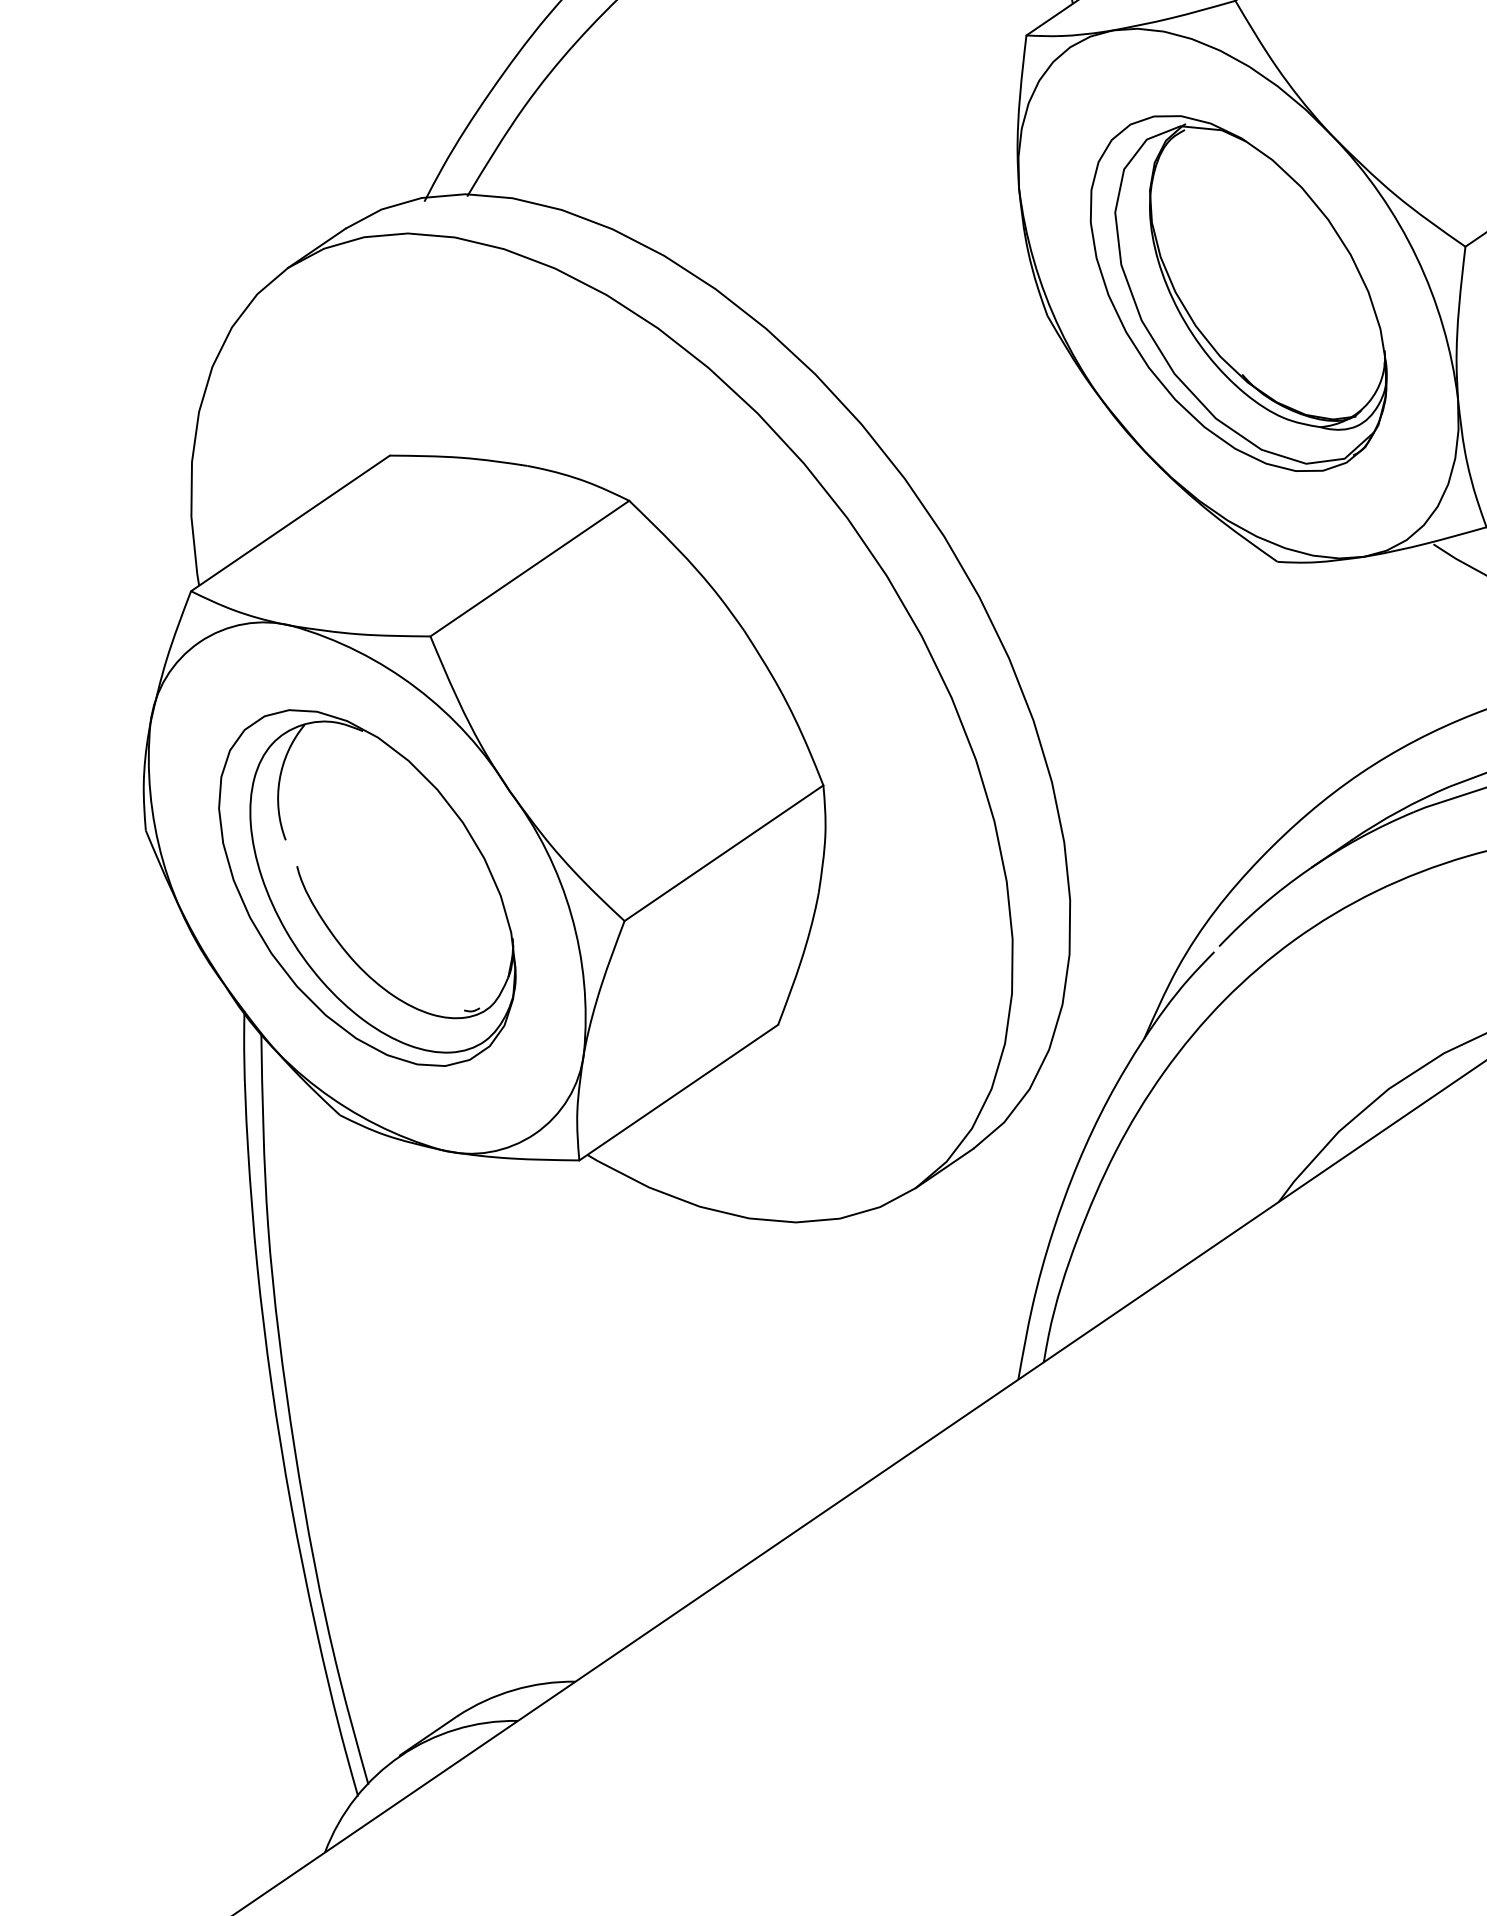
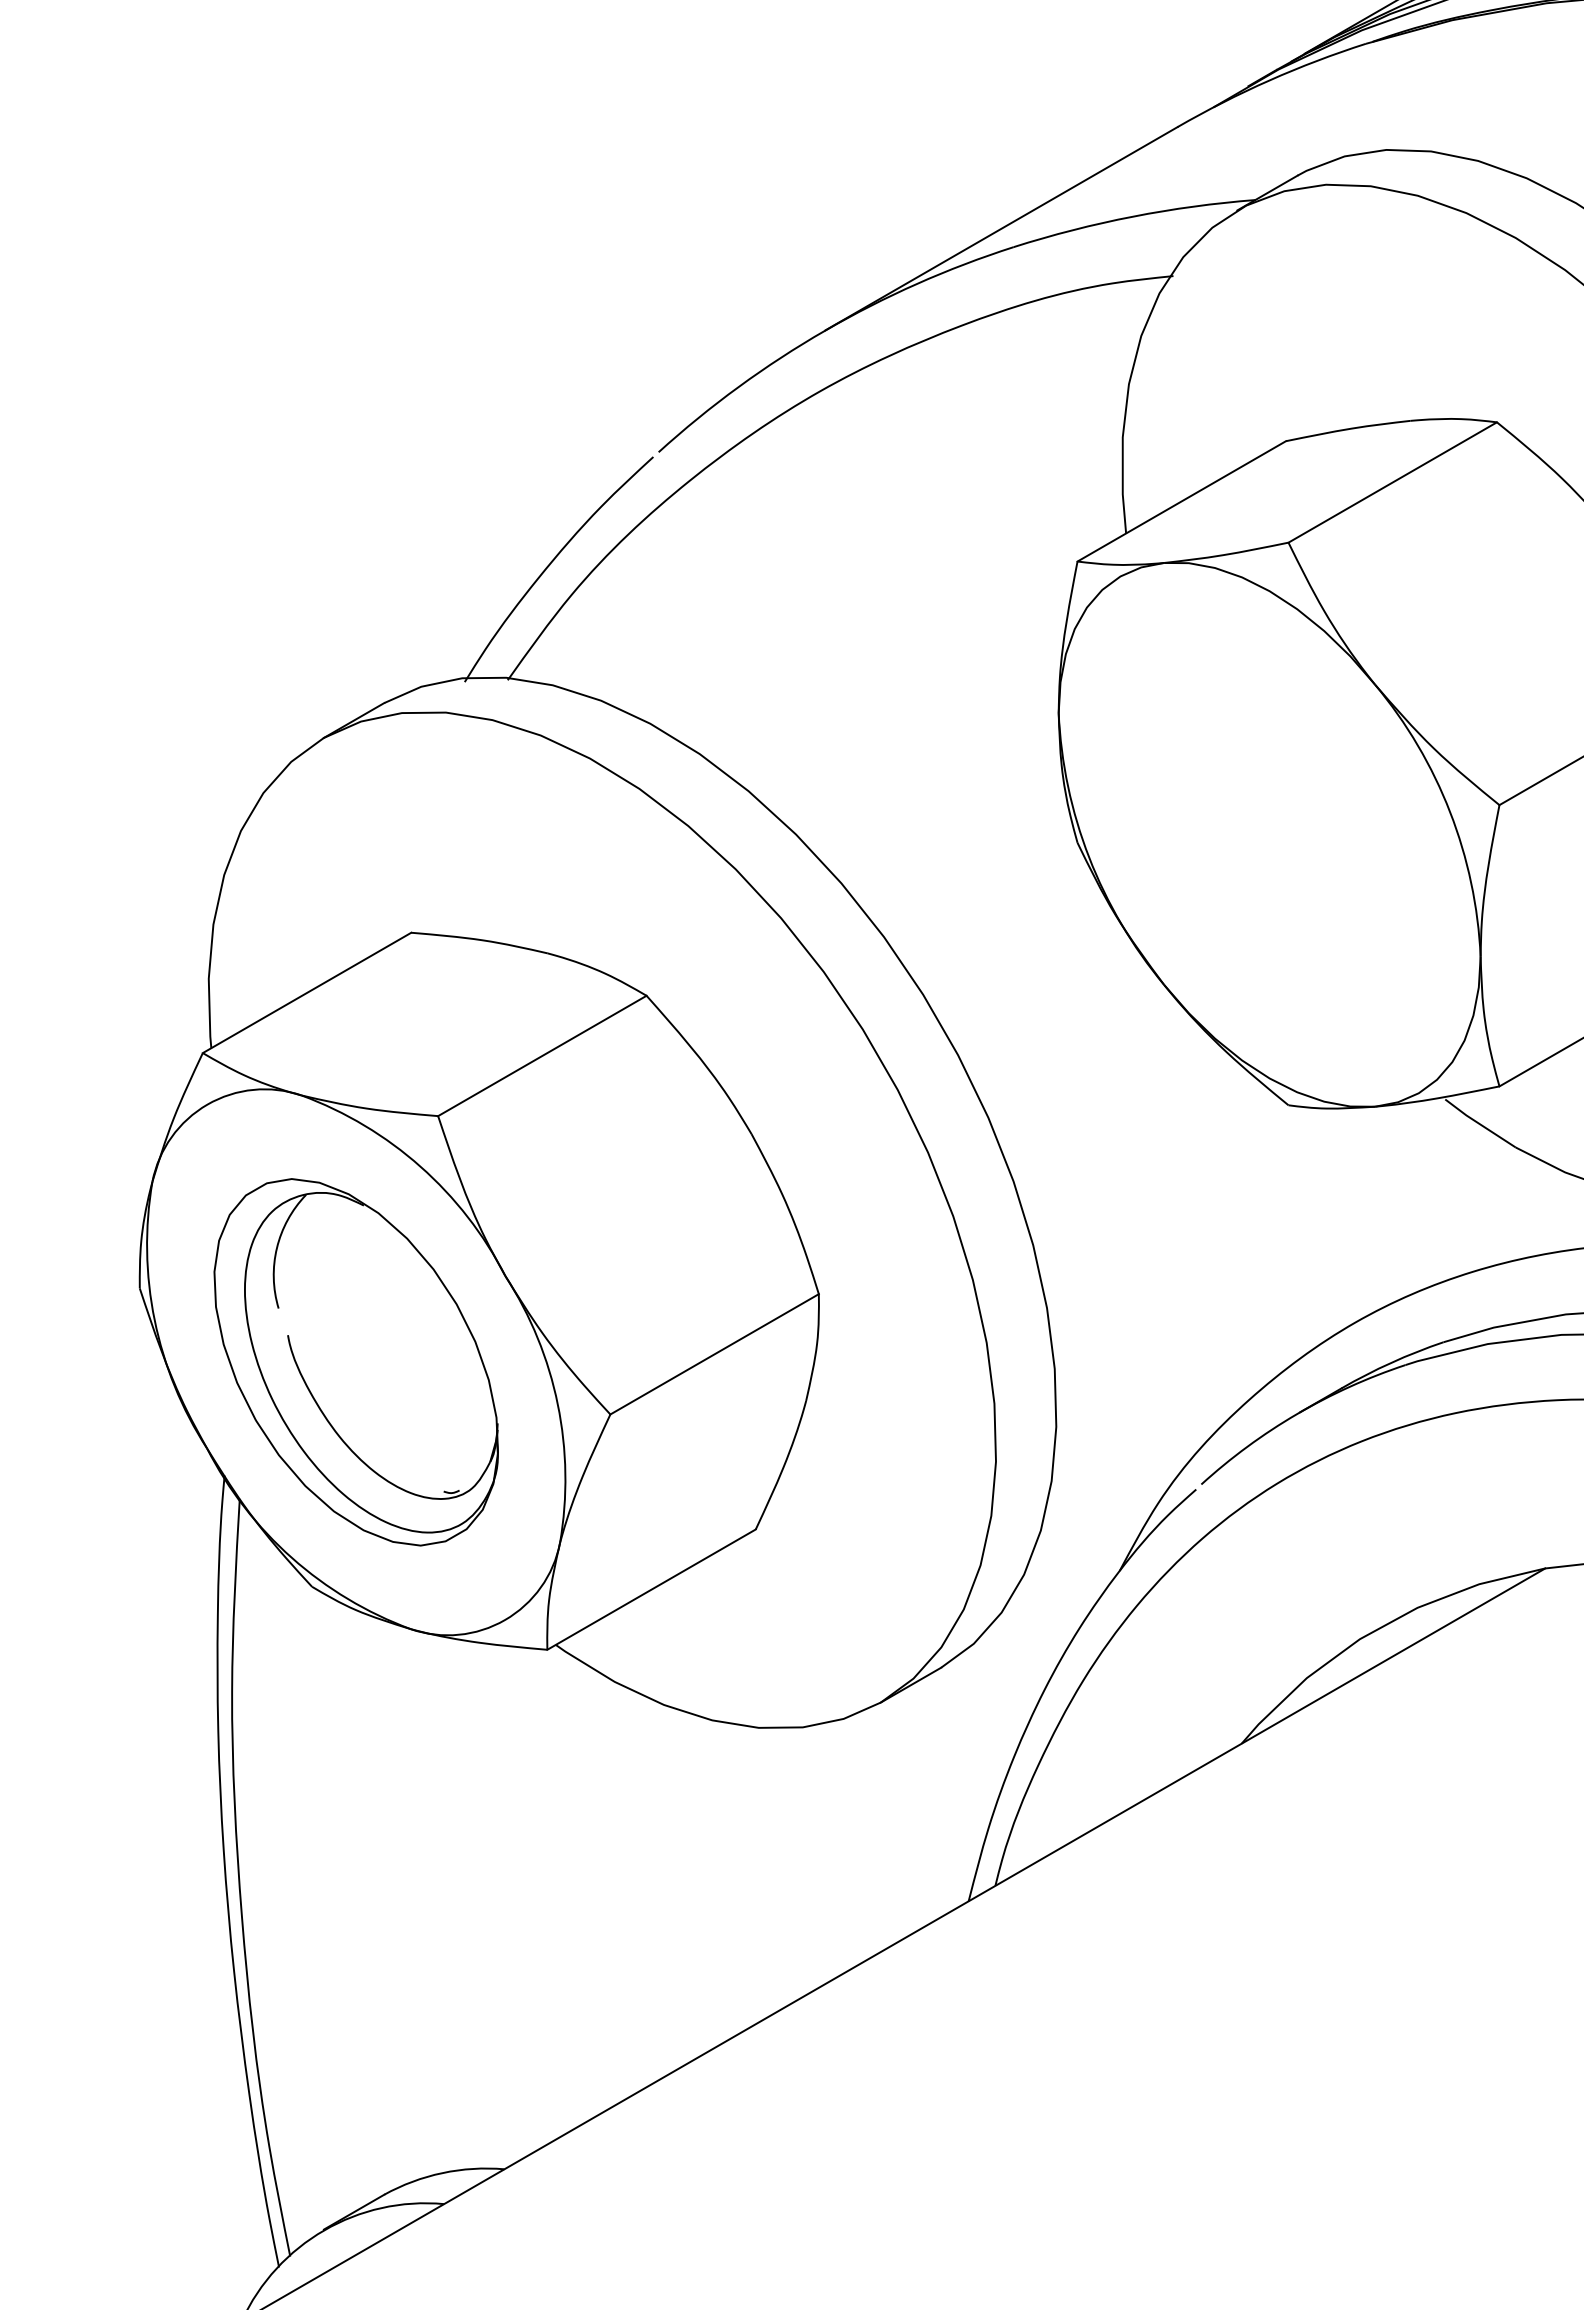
part: (1238, 293) -> (1269, 834), removed

